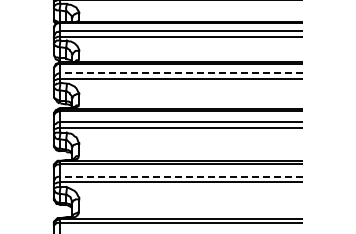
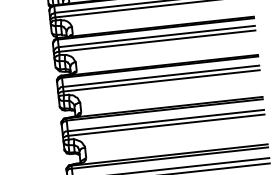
line: (181, 73) -> (157, 36), dashed -> solid
line: (181, 176) -> (166, 120), dashed -> solid

